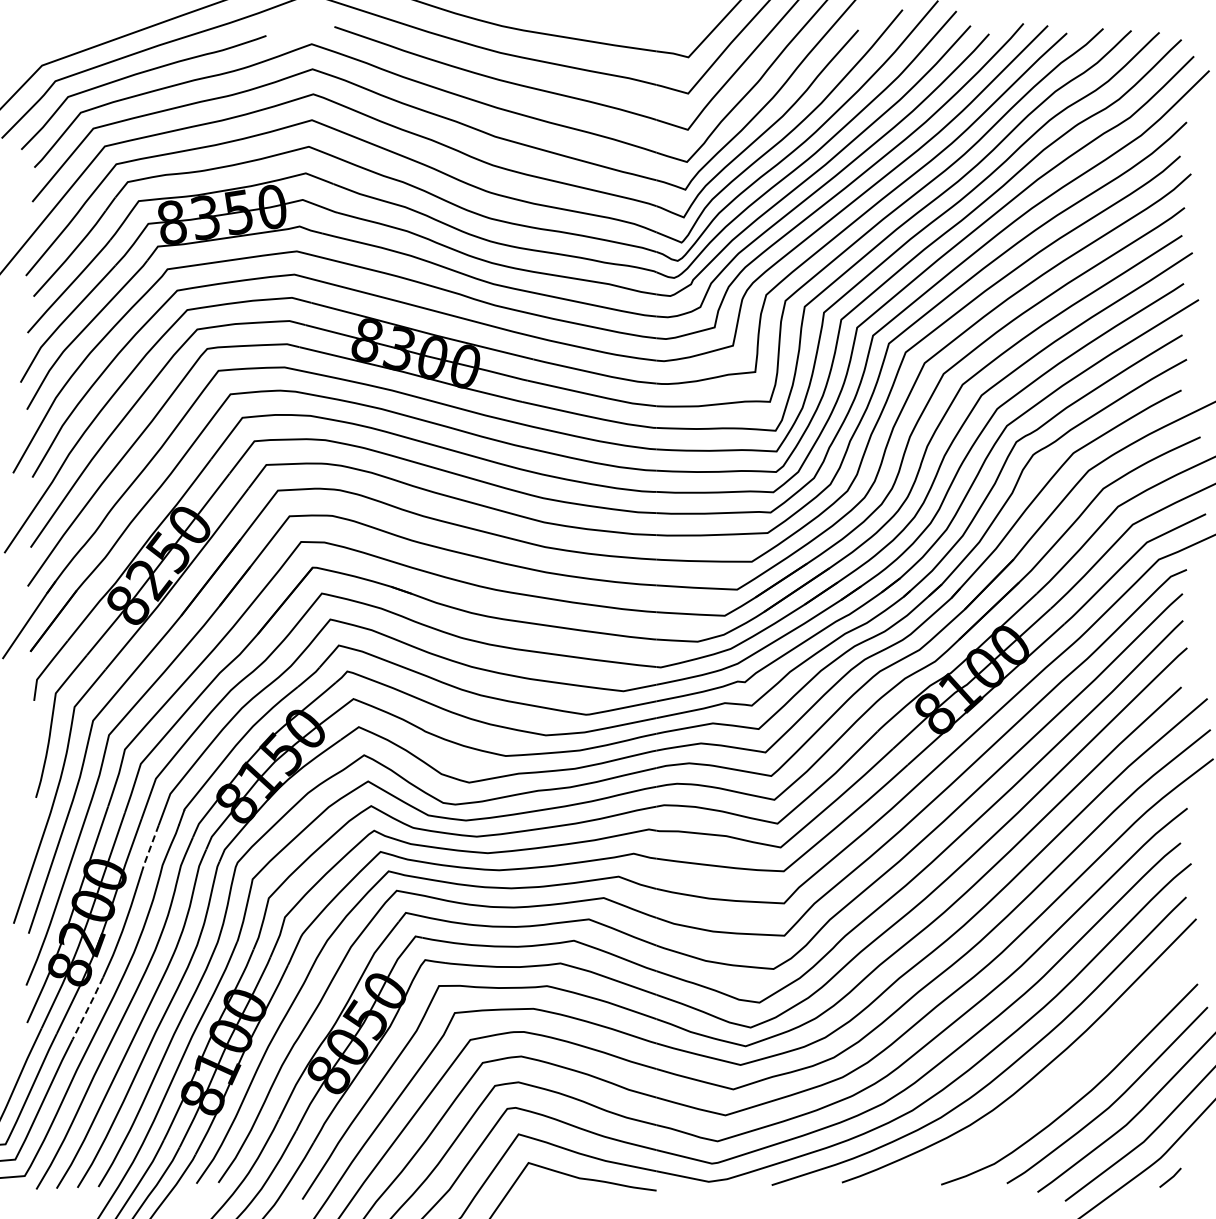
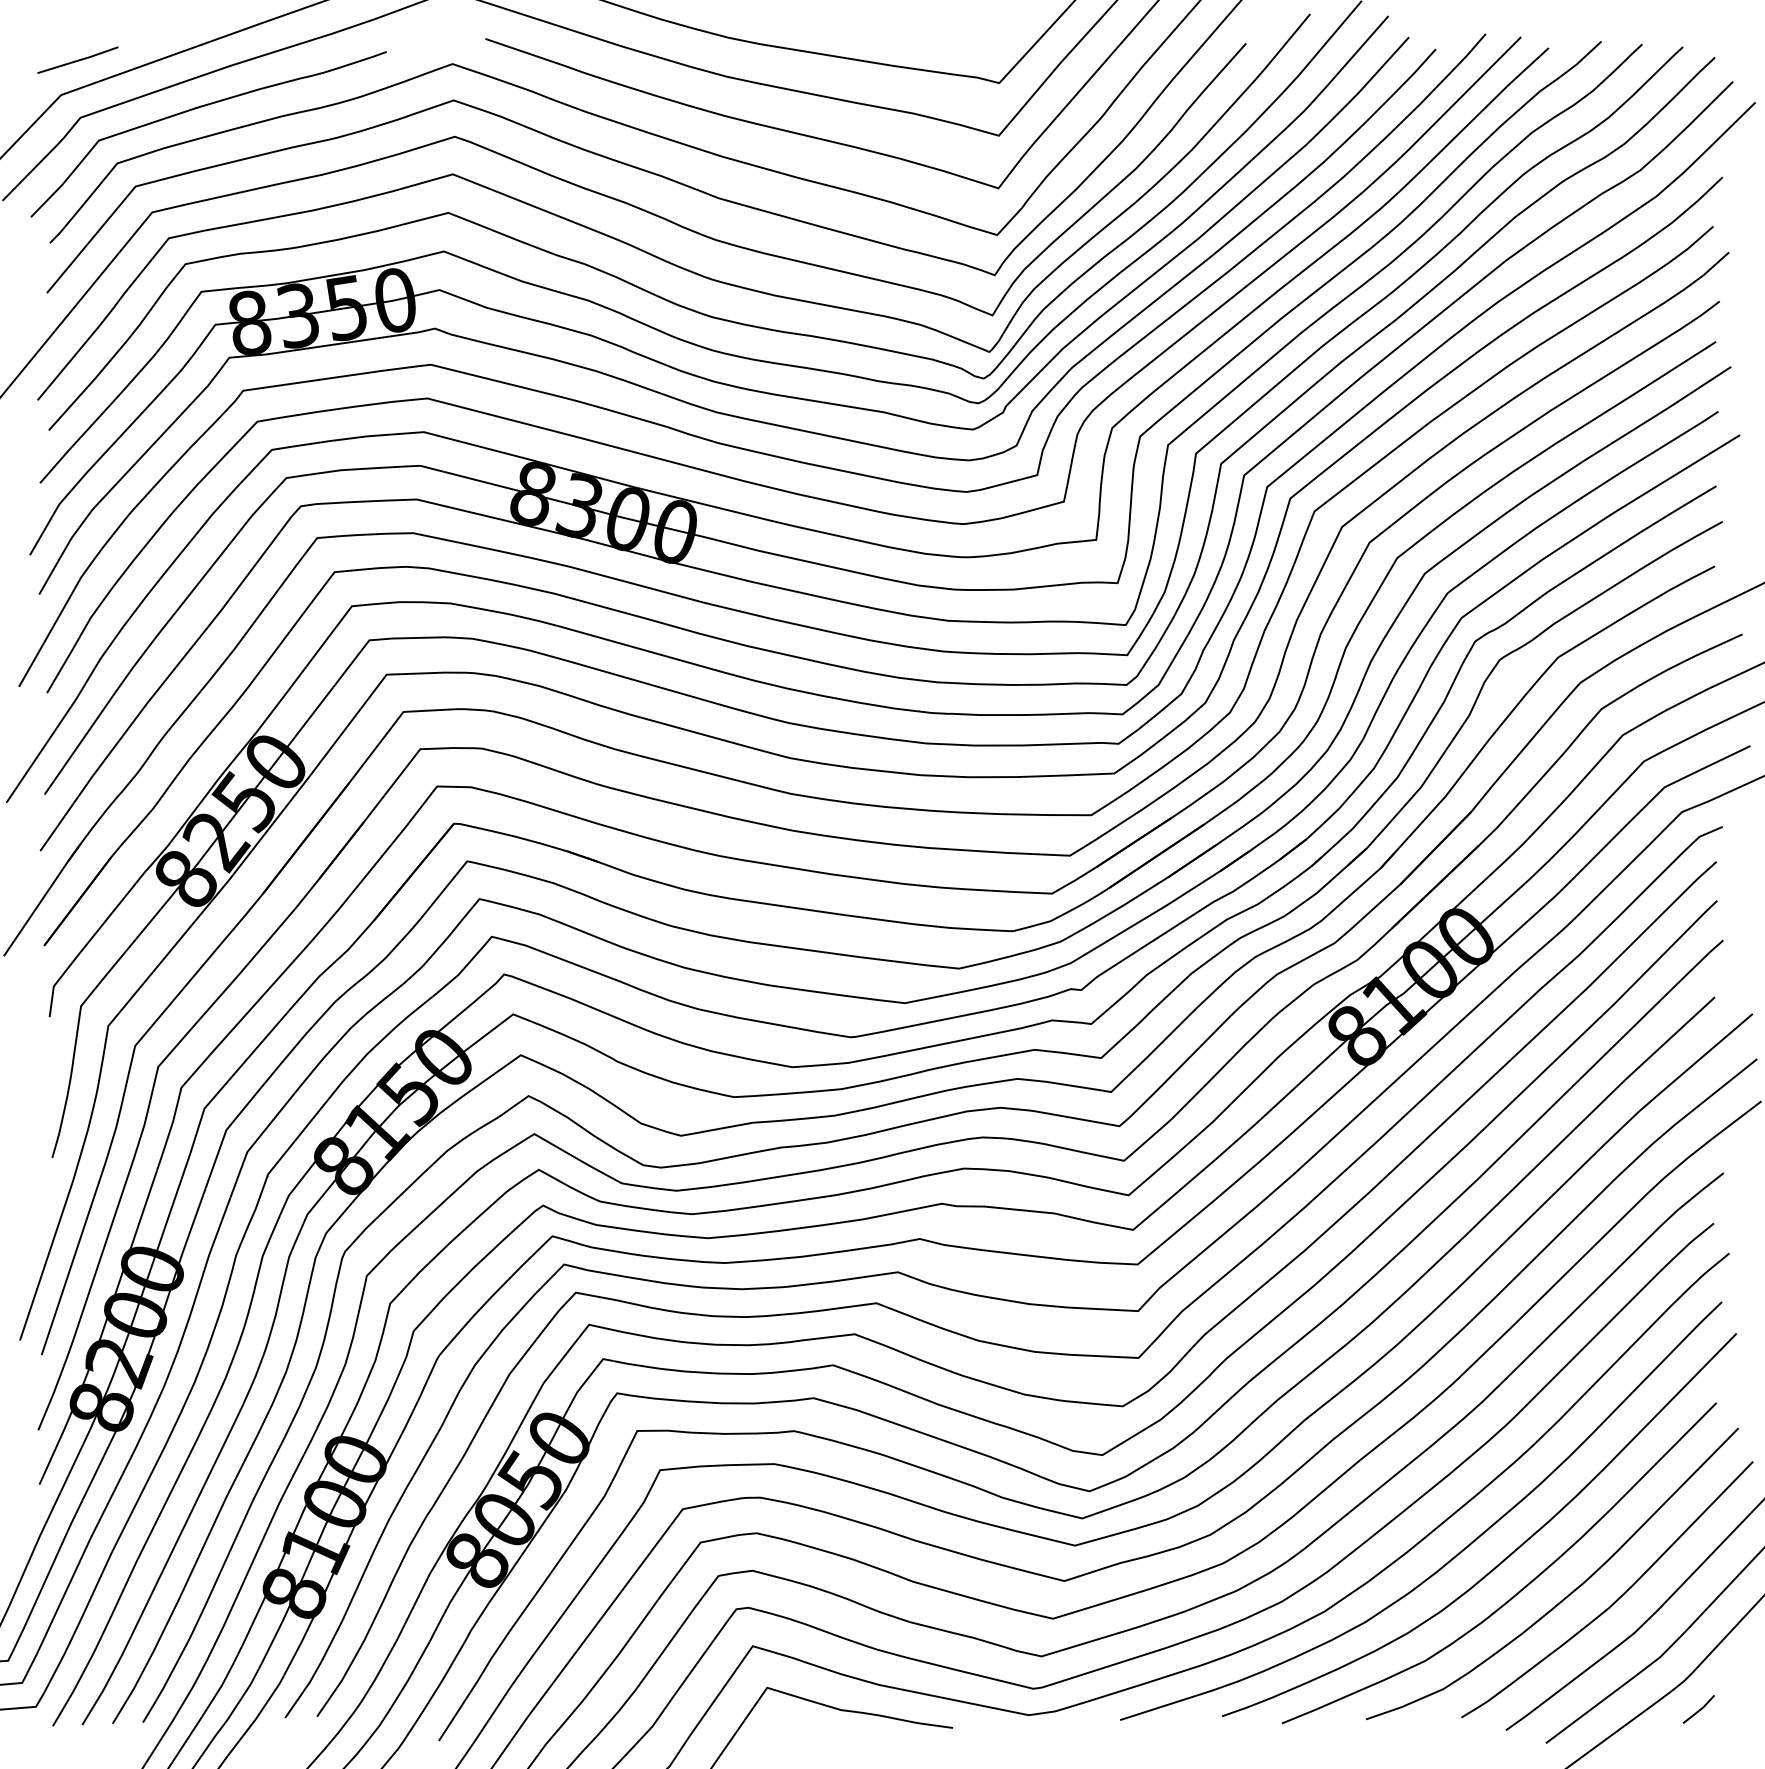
line: (53, 41) -> (77, 60), added
line: (149, 849) -> (217, 1232), dashed -> solid
line: (88, 1008) -> (128, 1463), dashed -> solid
curve: (1045, 1096) -> (1517, 1591), added

